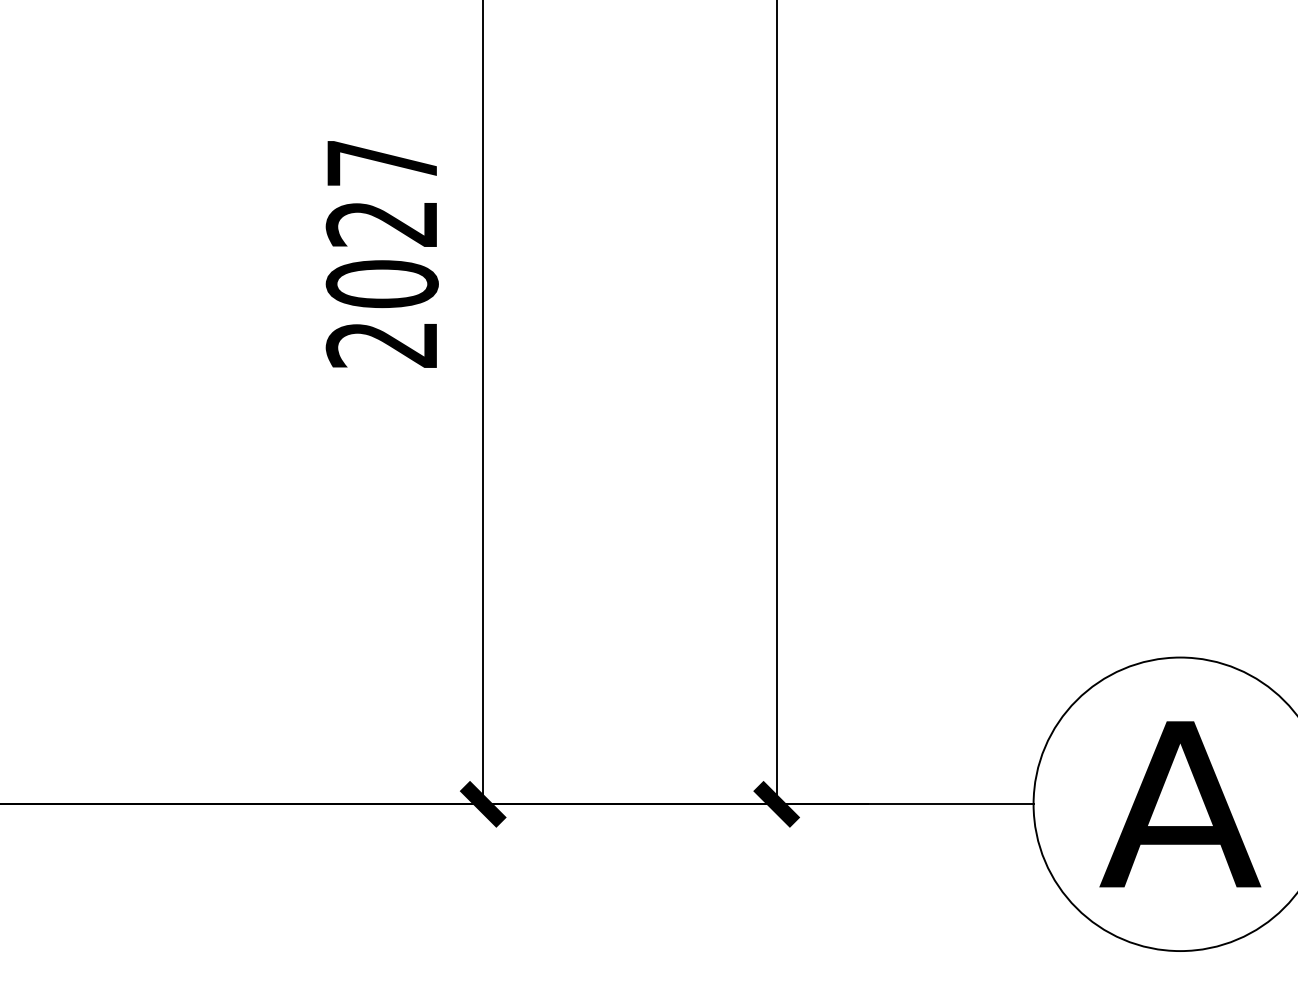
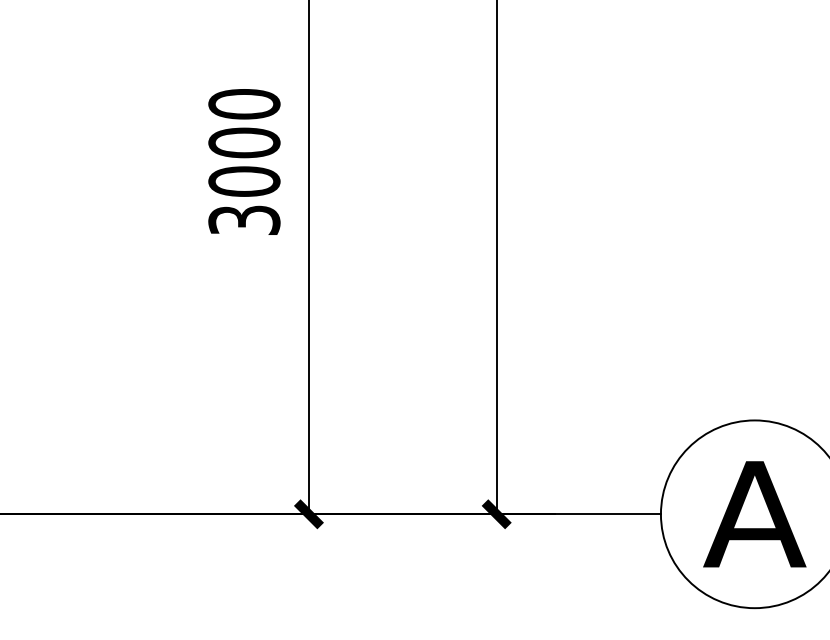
text: (382, 254) -> (244, 162), 2027 -> 3000

